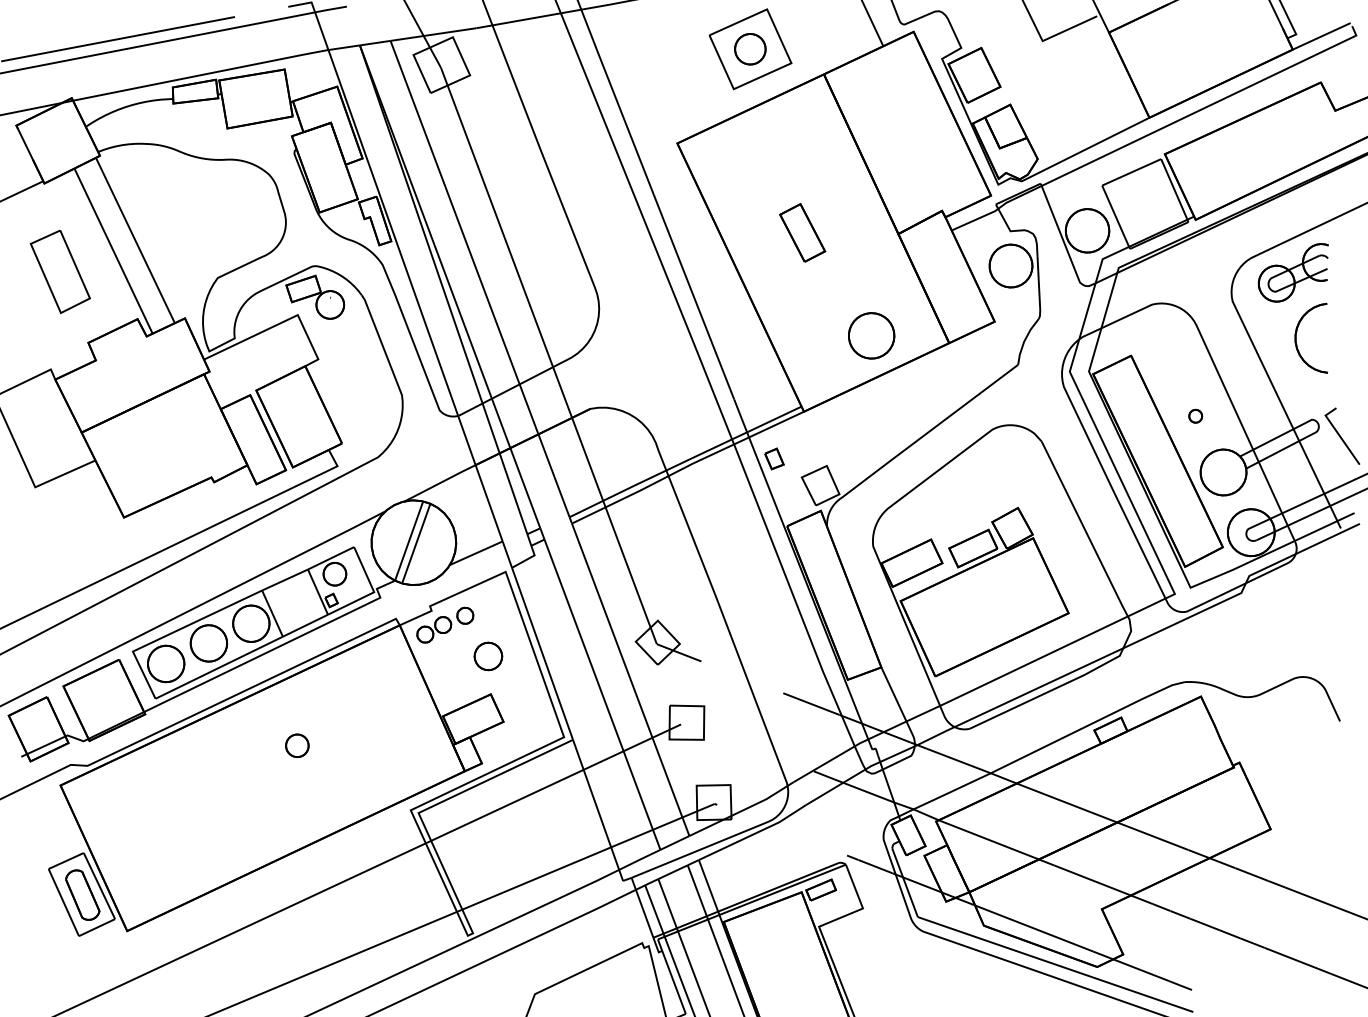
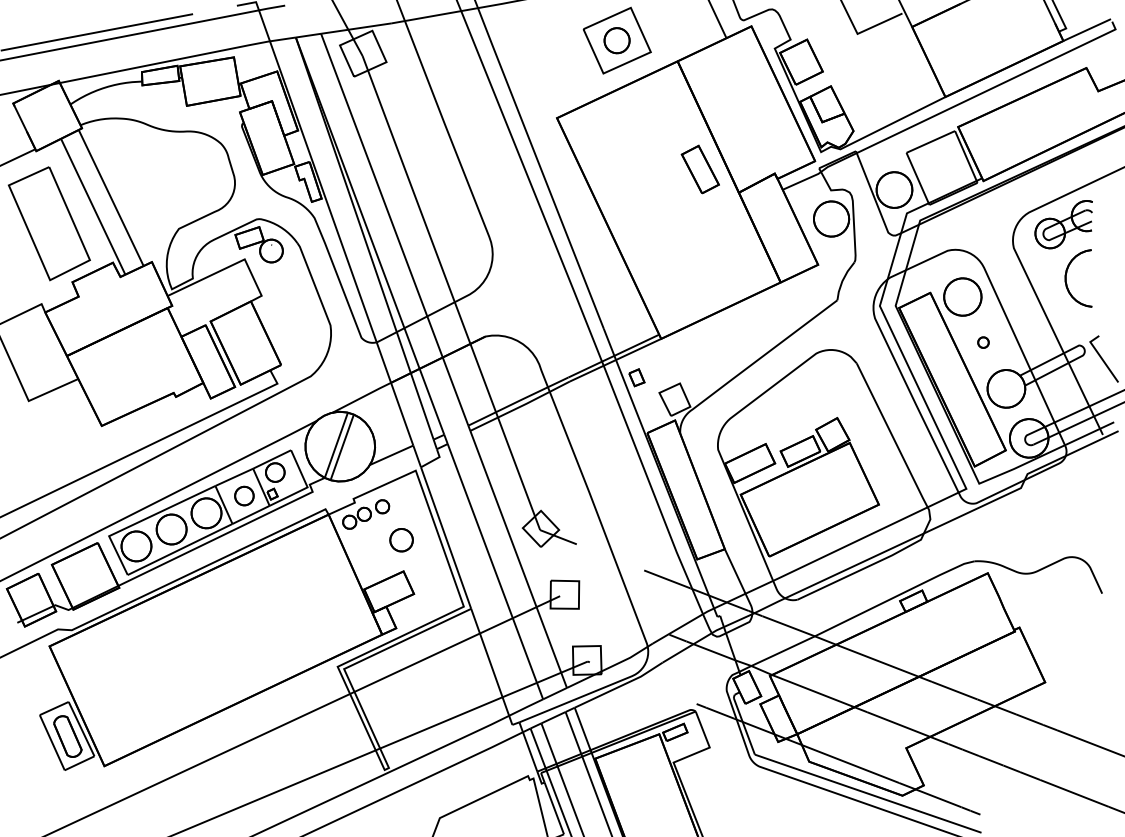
part: (802, 232) -> (700, 169), moved
part: (60, 271) -> (49, 223), size x1.67
part: (871, 335) -> (962, 296), moved
part: (297, 745) -> (244, 495), moved

